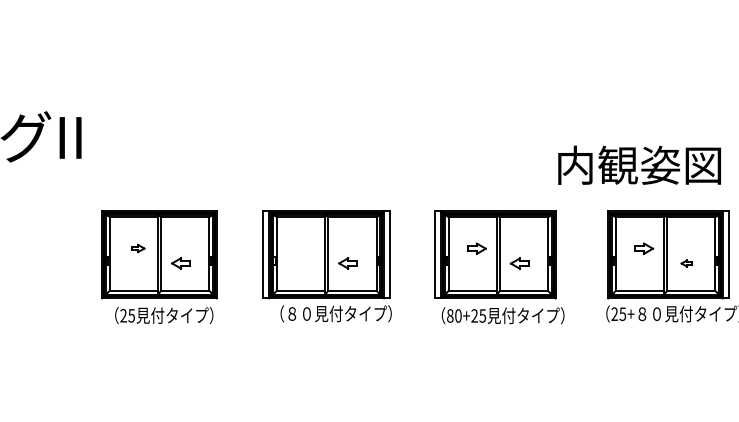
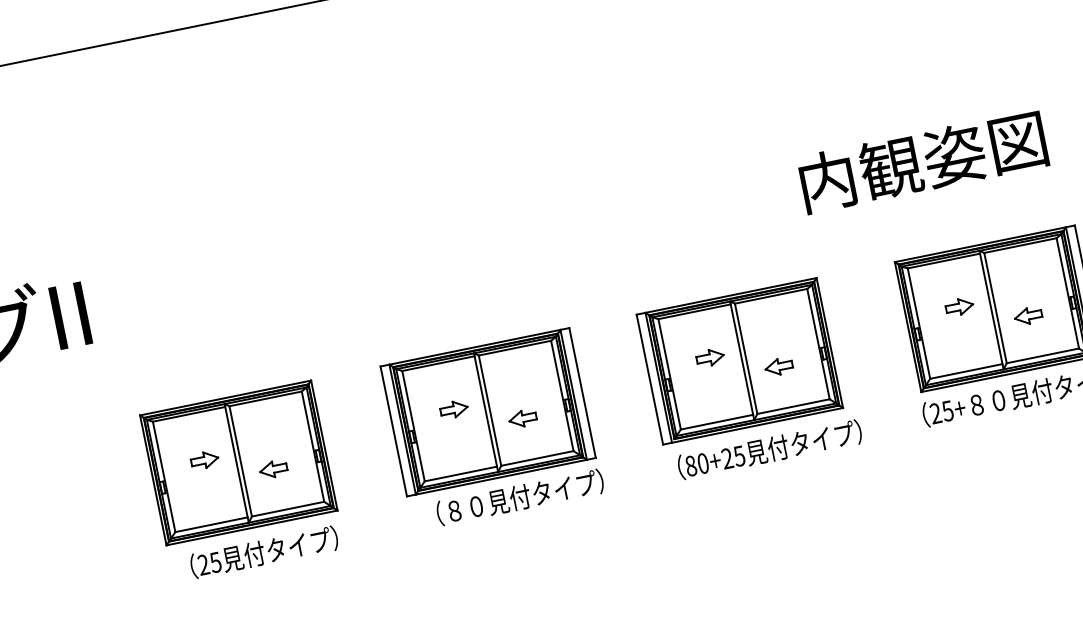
text: (639, 164) -> (922, 160), moved
part: (138, 248) -> (205, 460), size x1.43
part: (305, 248) -> (454, 409), added
part: (686, 263) -> (1027, 316), size x1.67

